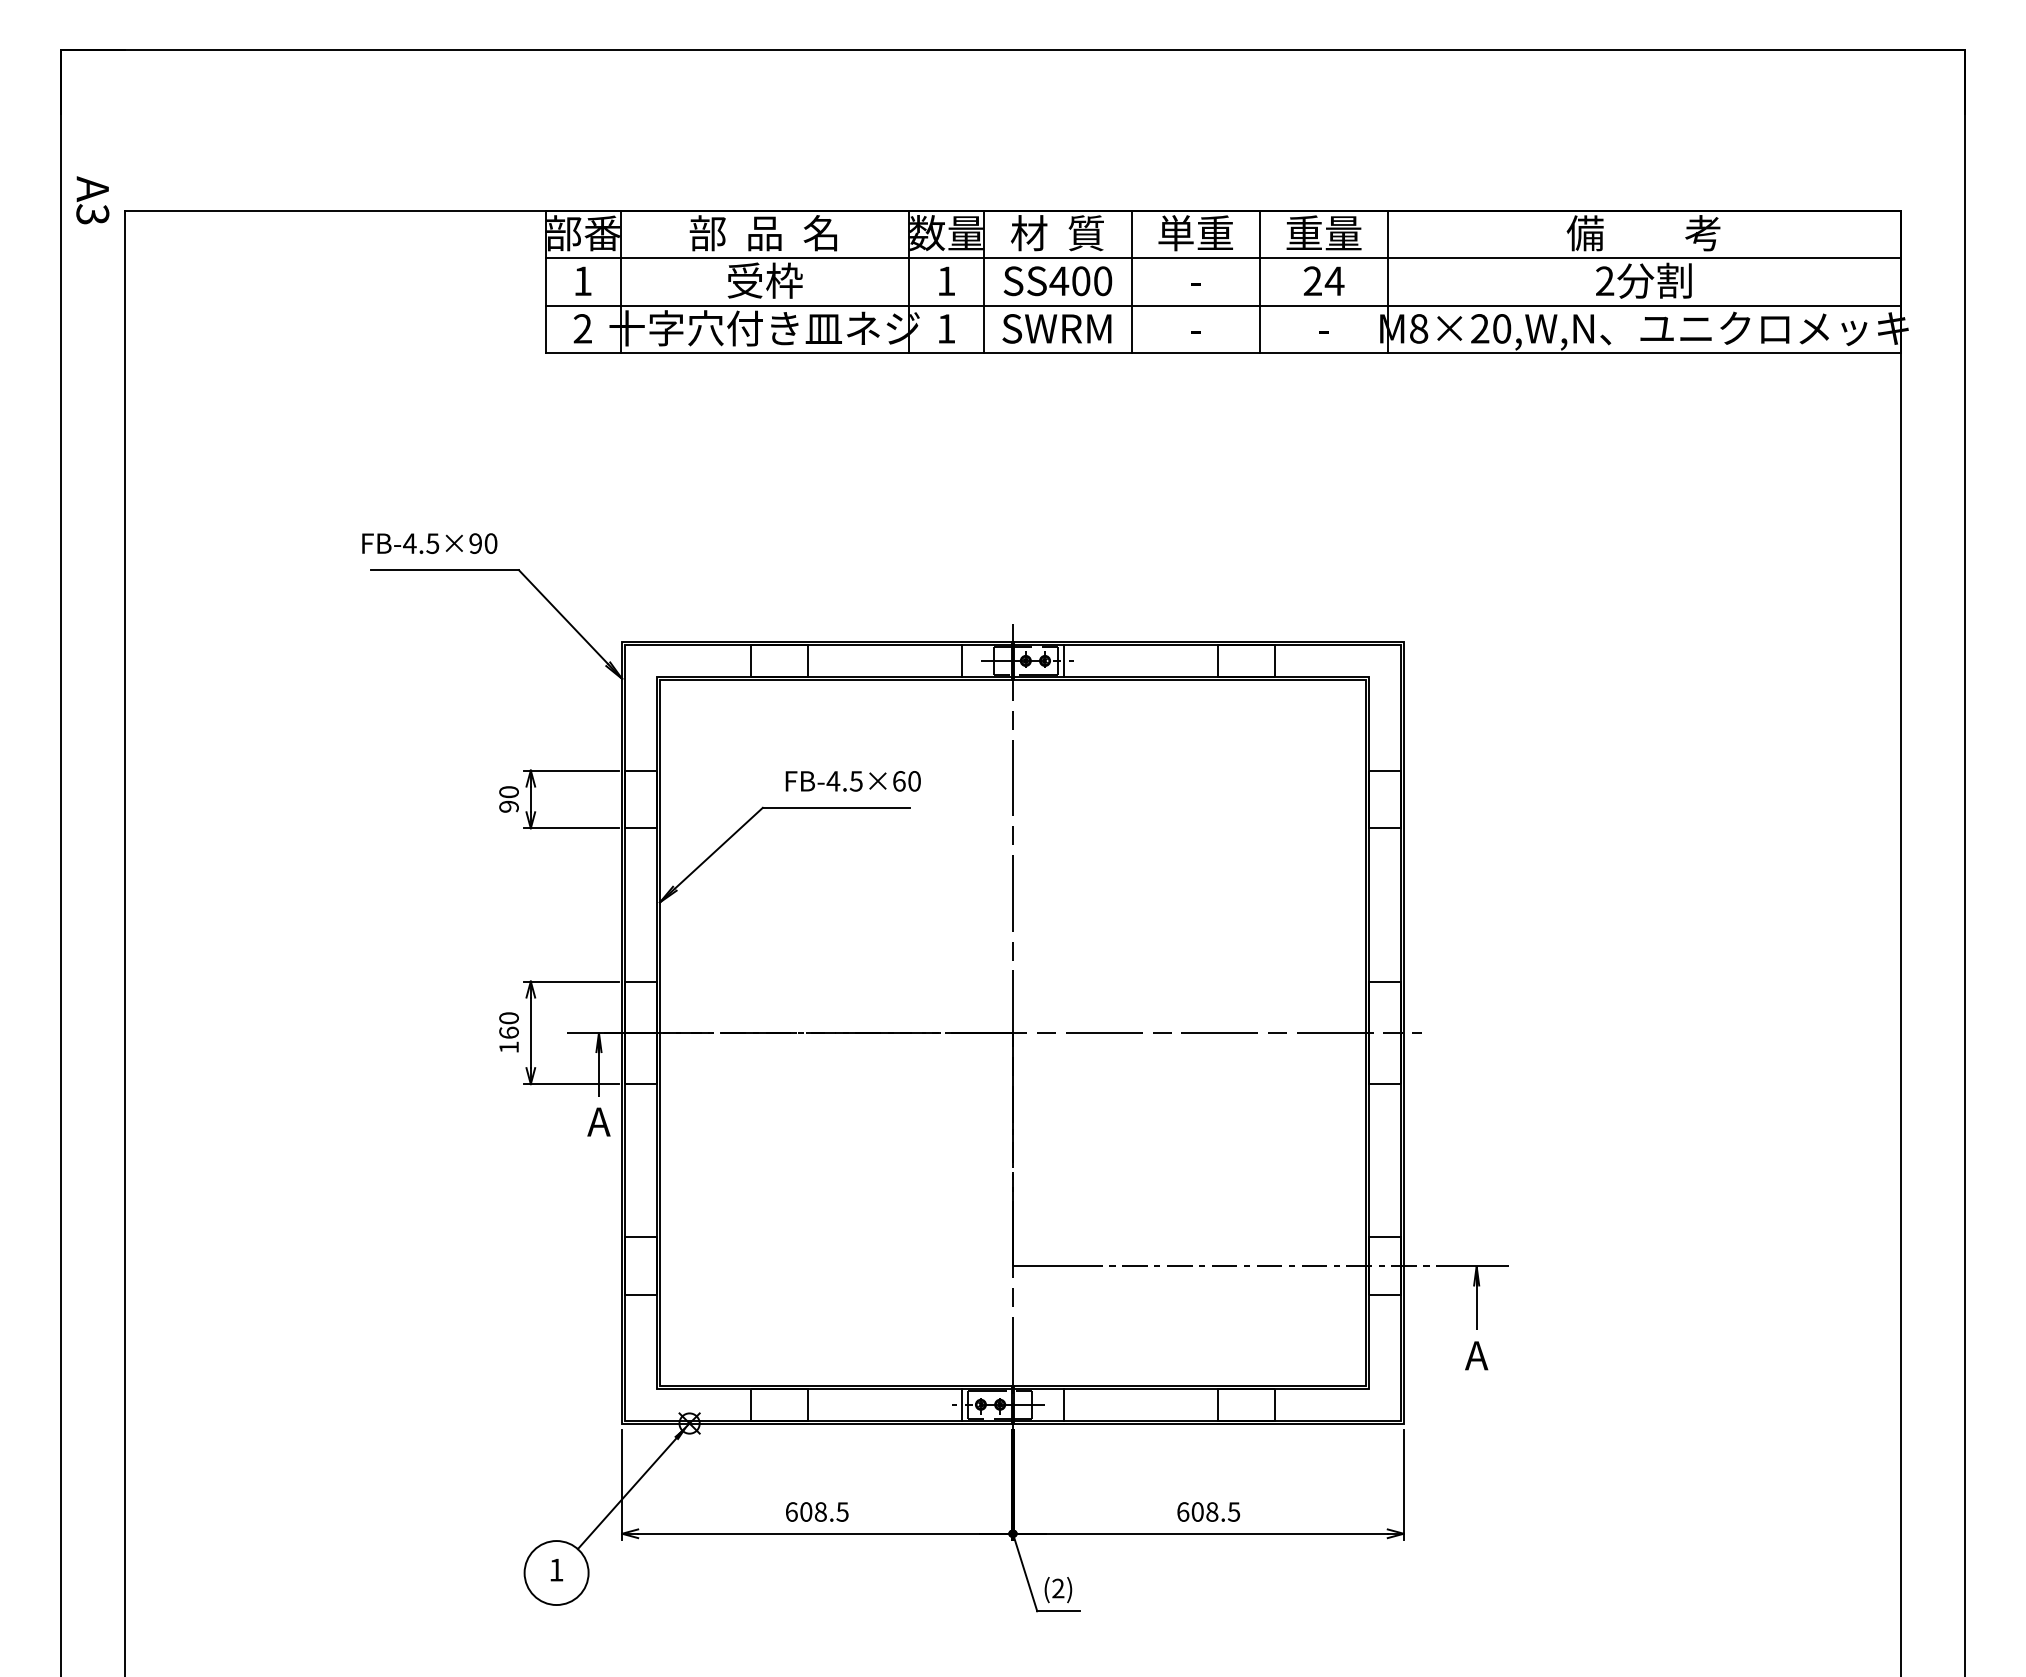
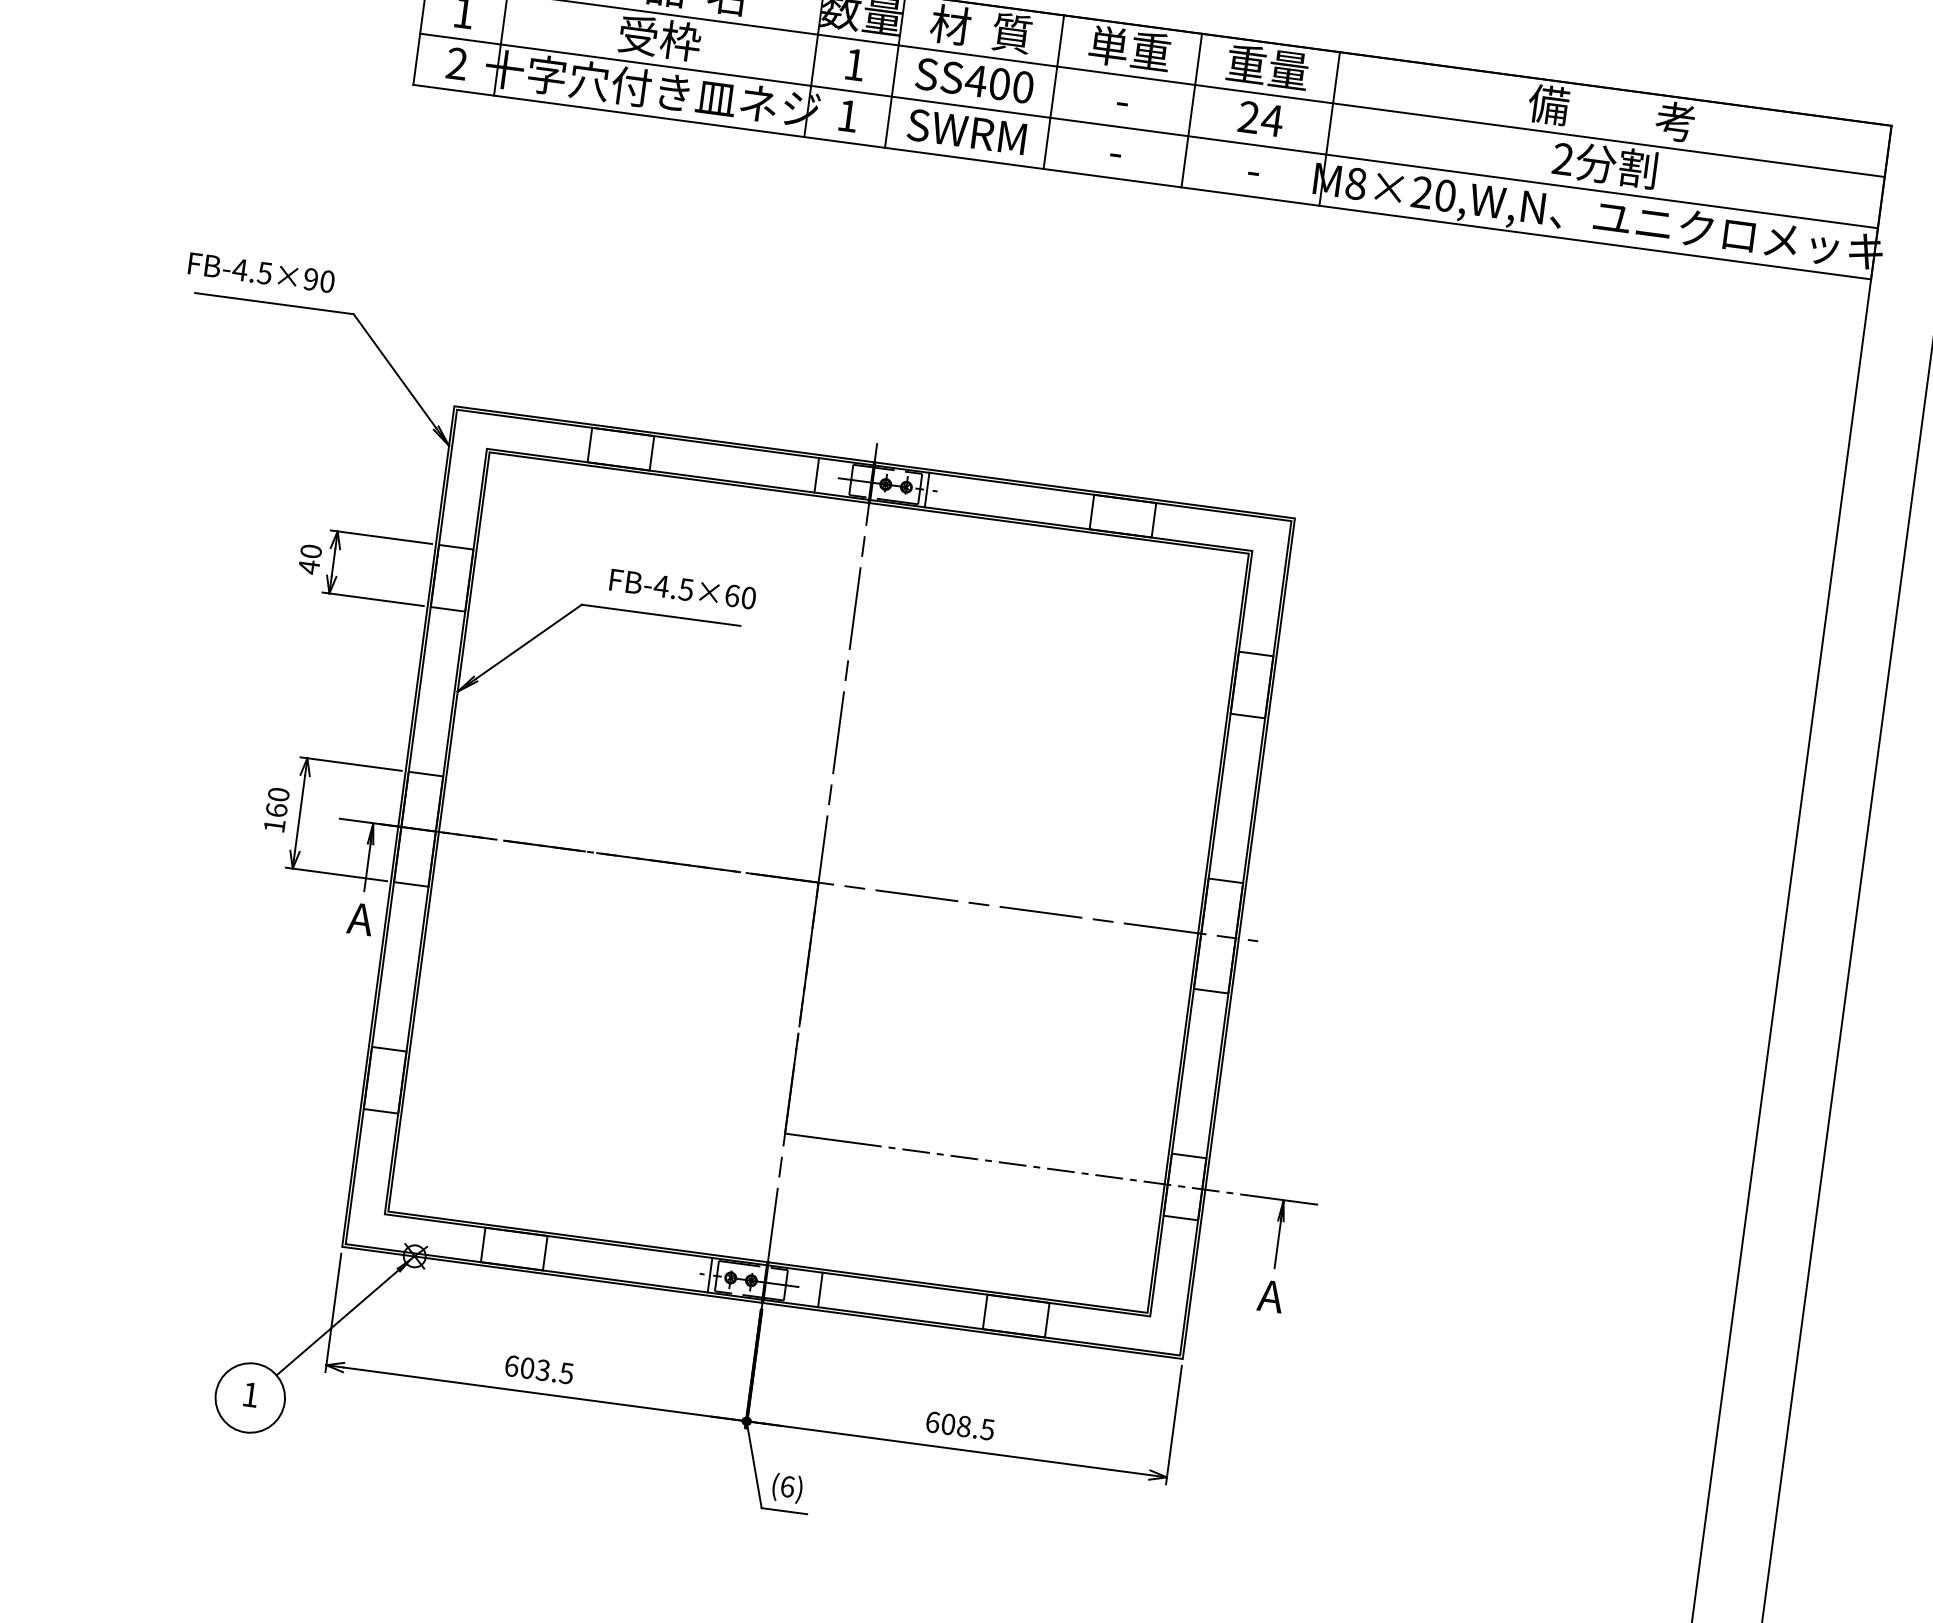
text: (508, 806) -> (308, 566), 90 -> 40
text: (820, 1511) -> (542, 1369), 608.5 -> 603.5
text: (1058, 1588) -> (787, 1486), (2) -> (6)

